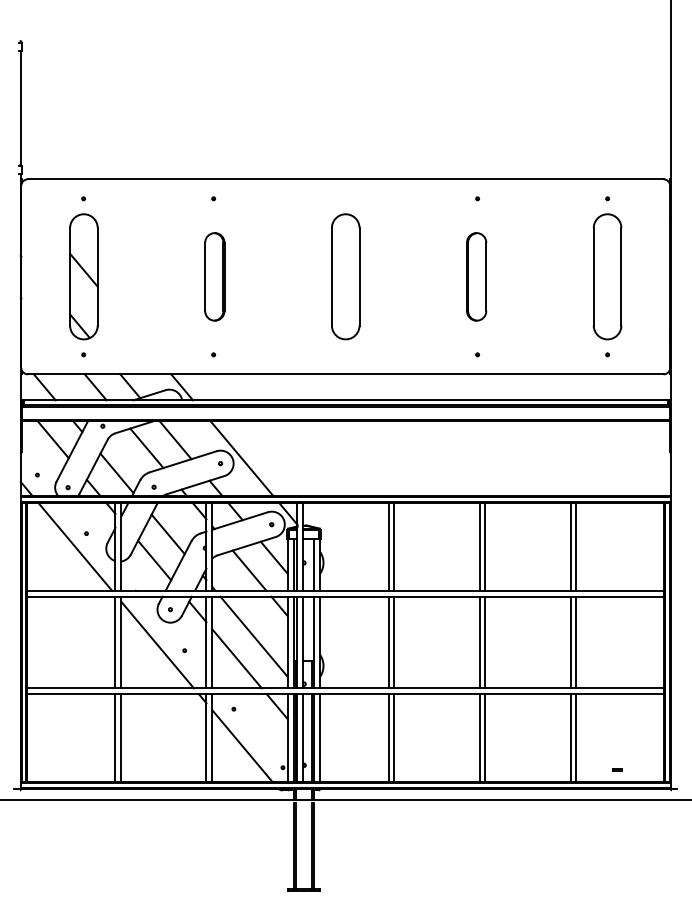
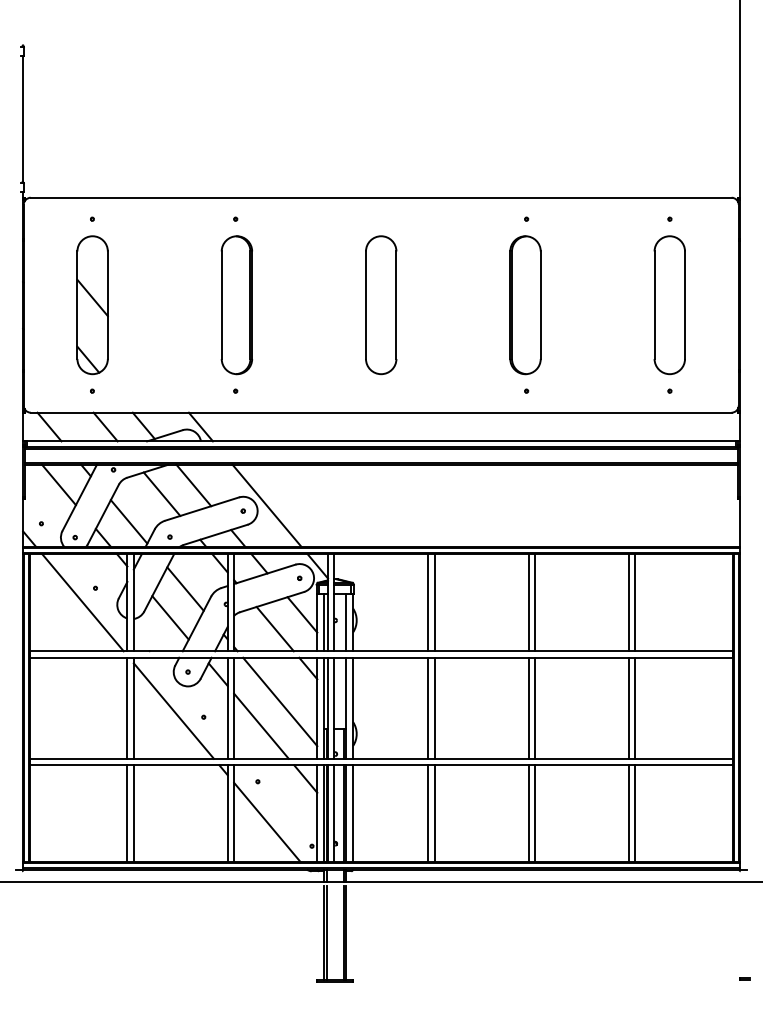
part: (214, 277) -> (236, 305), size x1.43
part: (476, 277) -> (525, 305), size x1.43
part: (617, 769) -> (744, 978), moved

